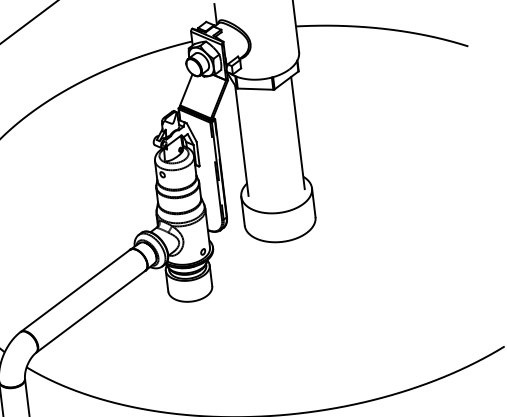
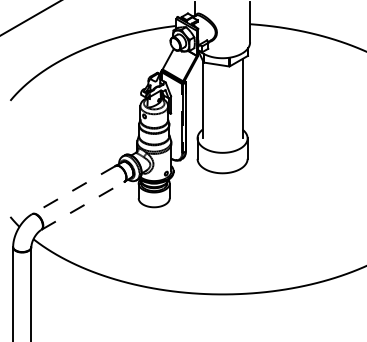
line: (74, 291) -> (73, 190), solid -> dashed
line: (90, 311) -> (82, 205), solid -> dashed

